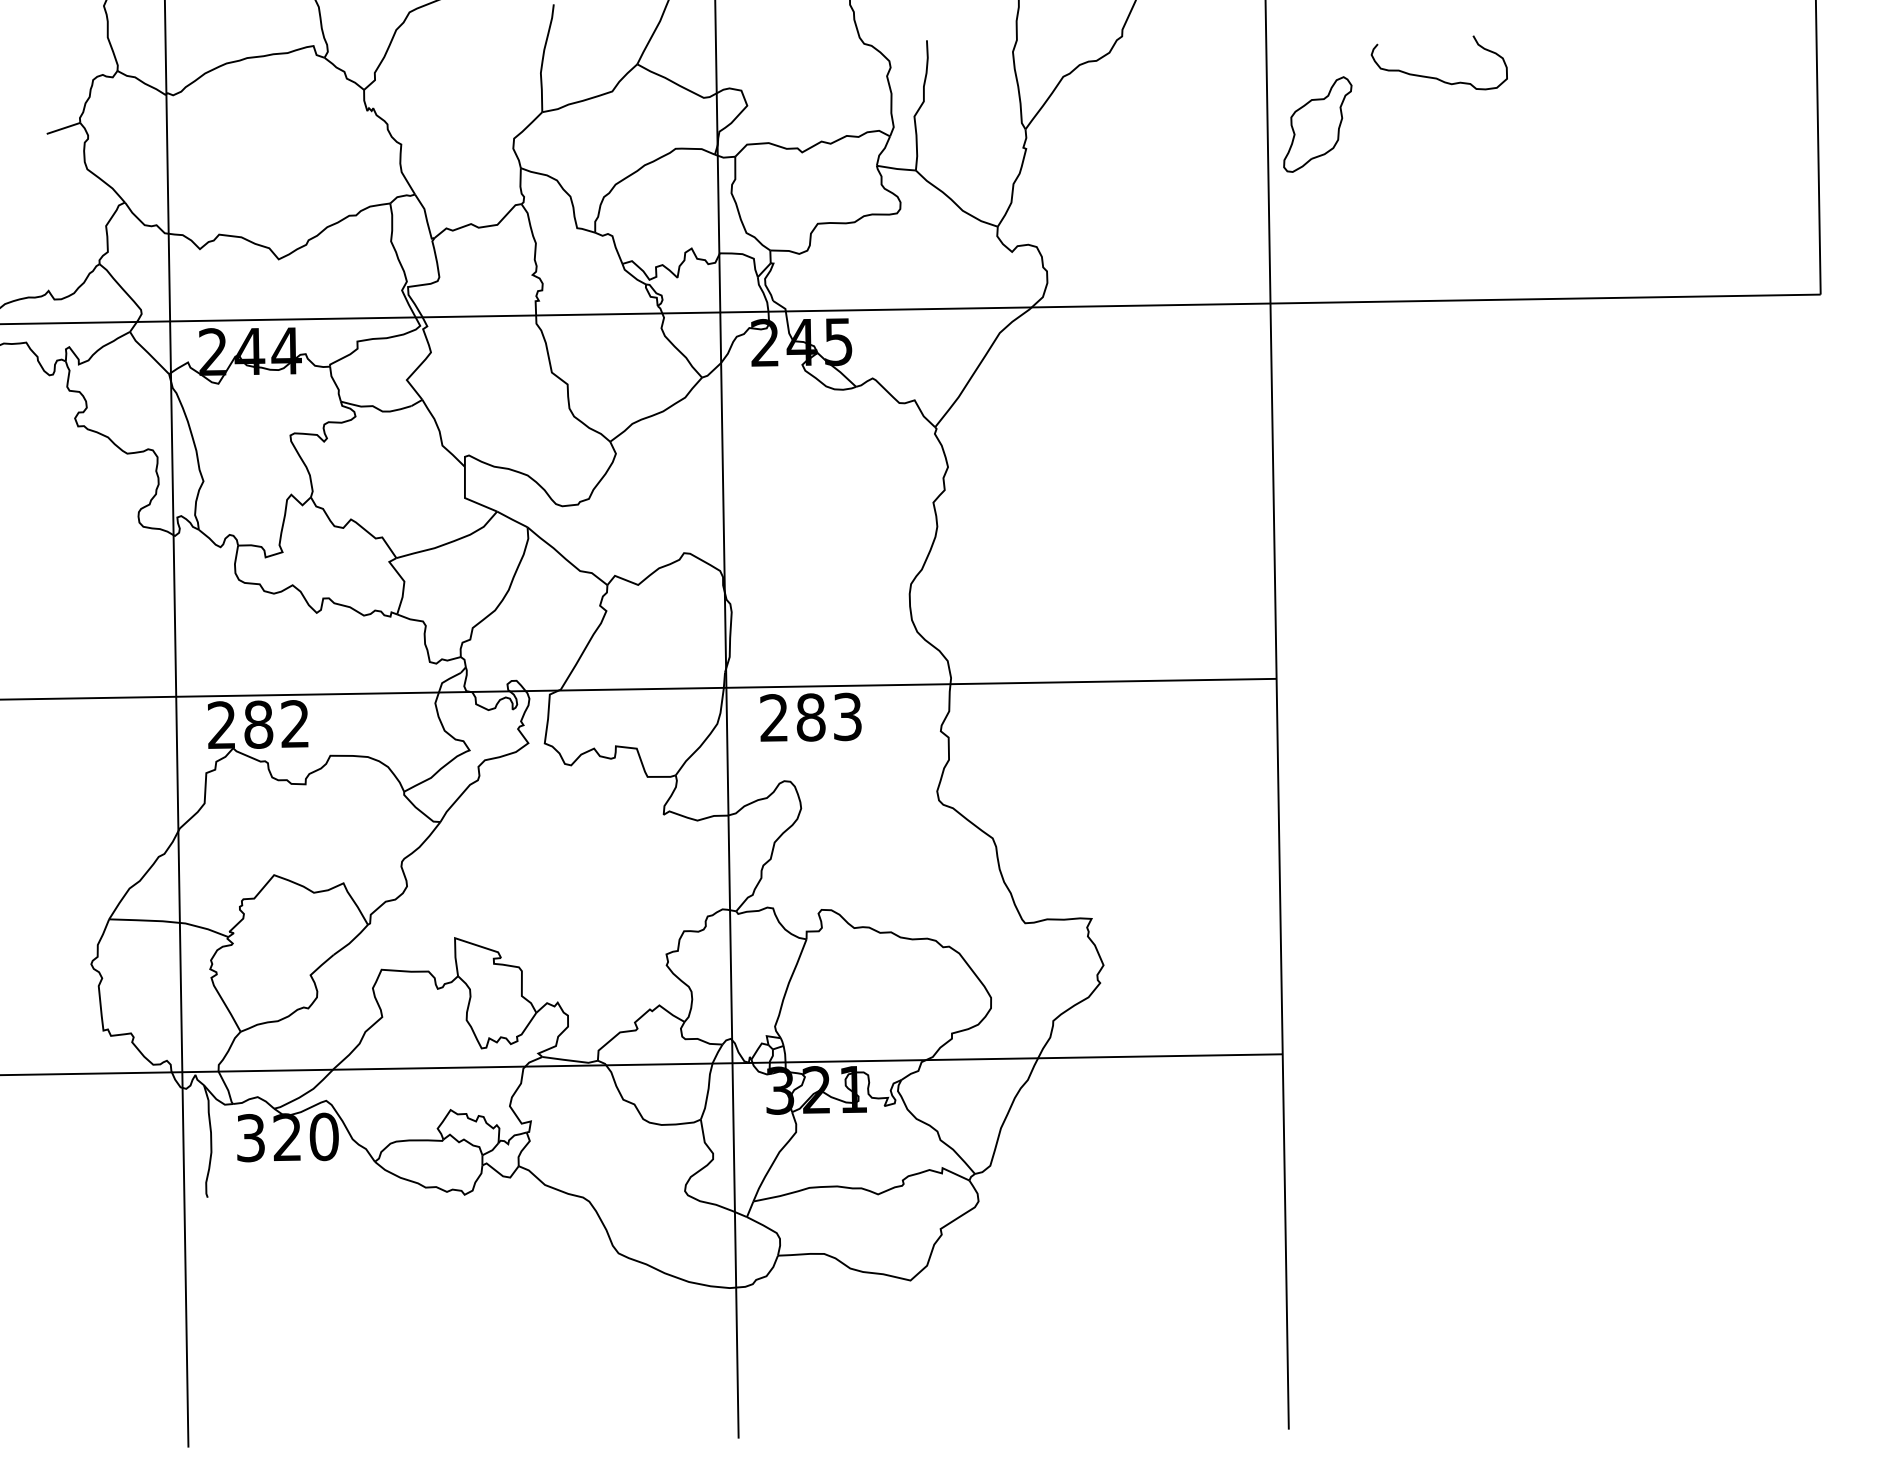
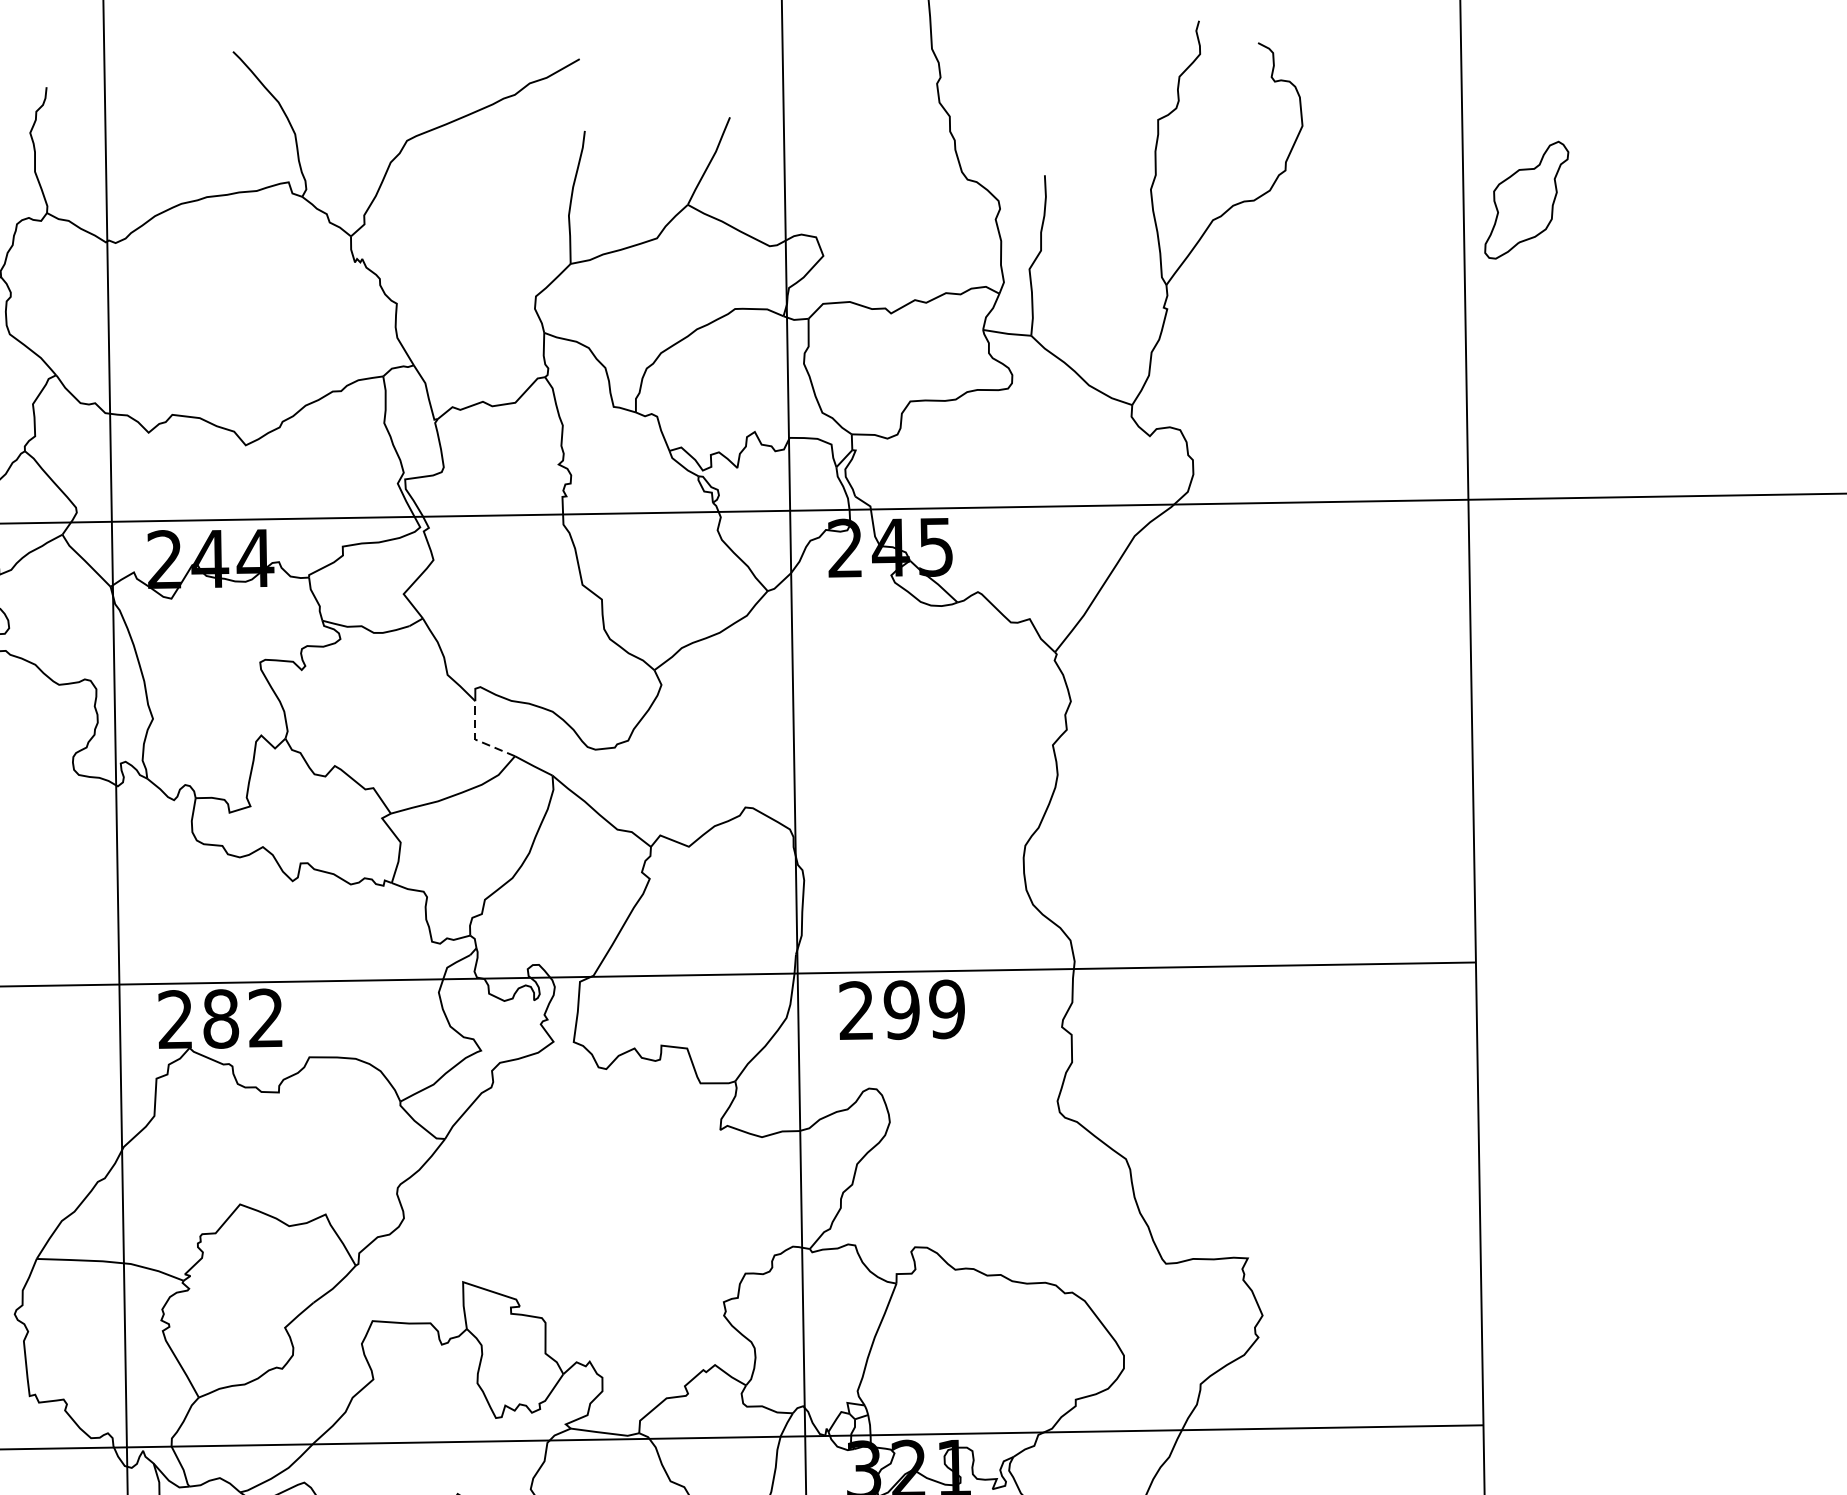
curve: (1436, 77) -> (1673, 221), removed
part: (1317, 124) -> (1526, 200), moved
line: (465, 498) -> (476, 740), solid -> dashed
text: (829, 716) -> (924, 1008), 283 -> 299

